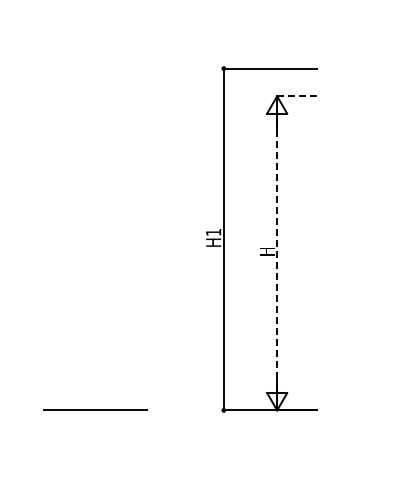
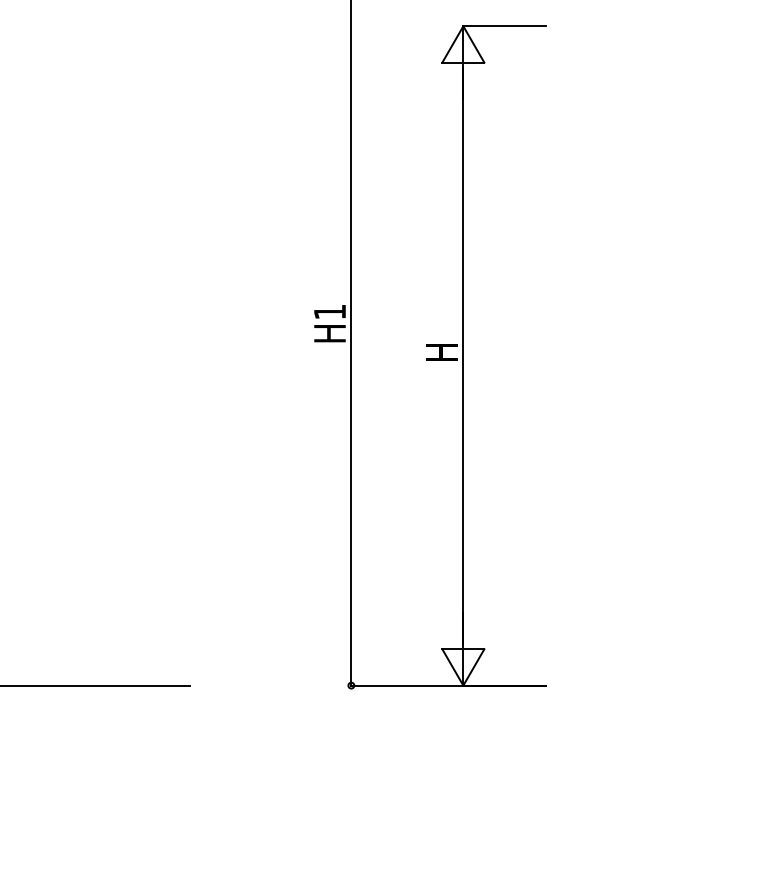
line: (296, 96) -> (503, 26), dashed -> solid
line: (277, 252) -> (464, 354), dashed -> solid

